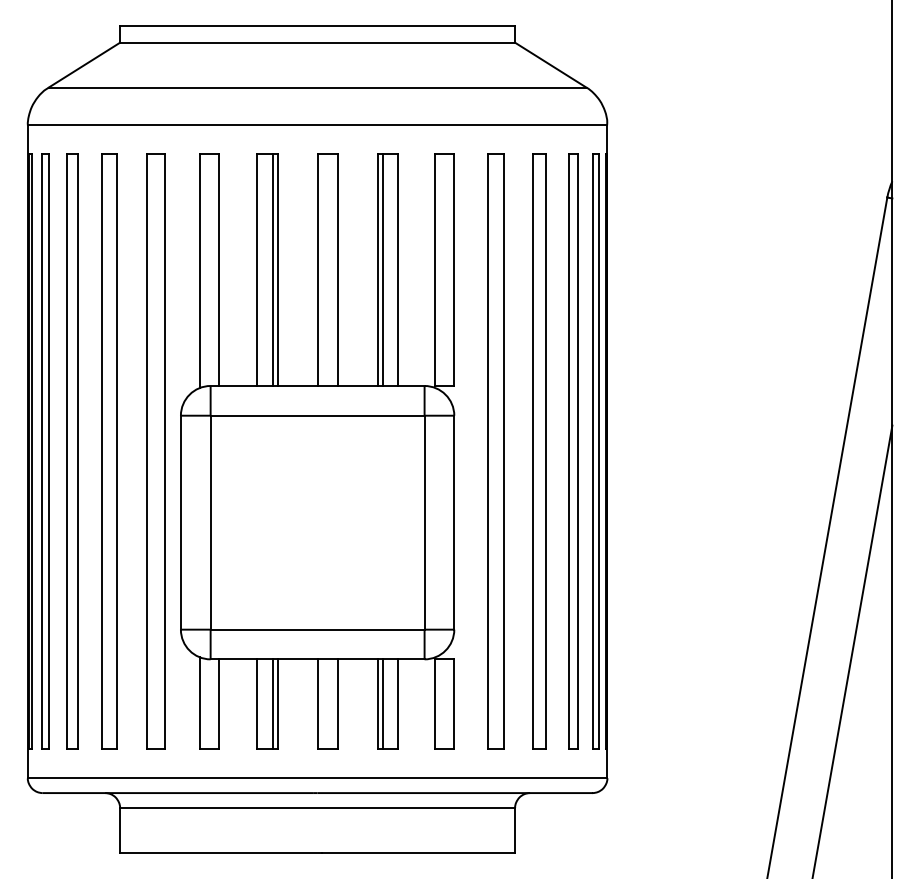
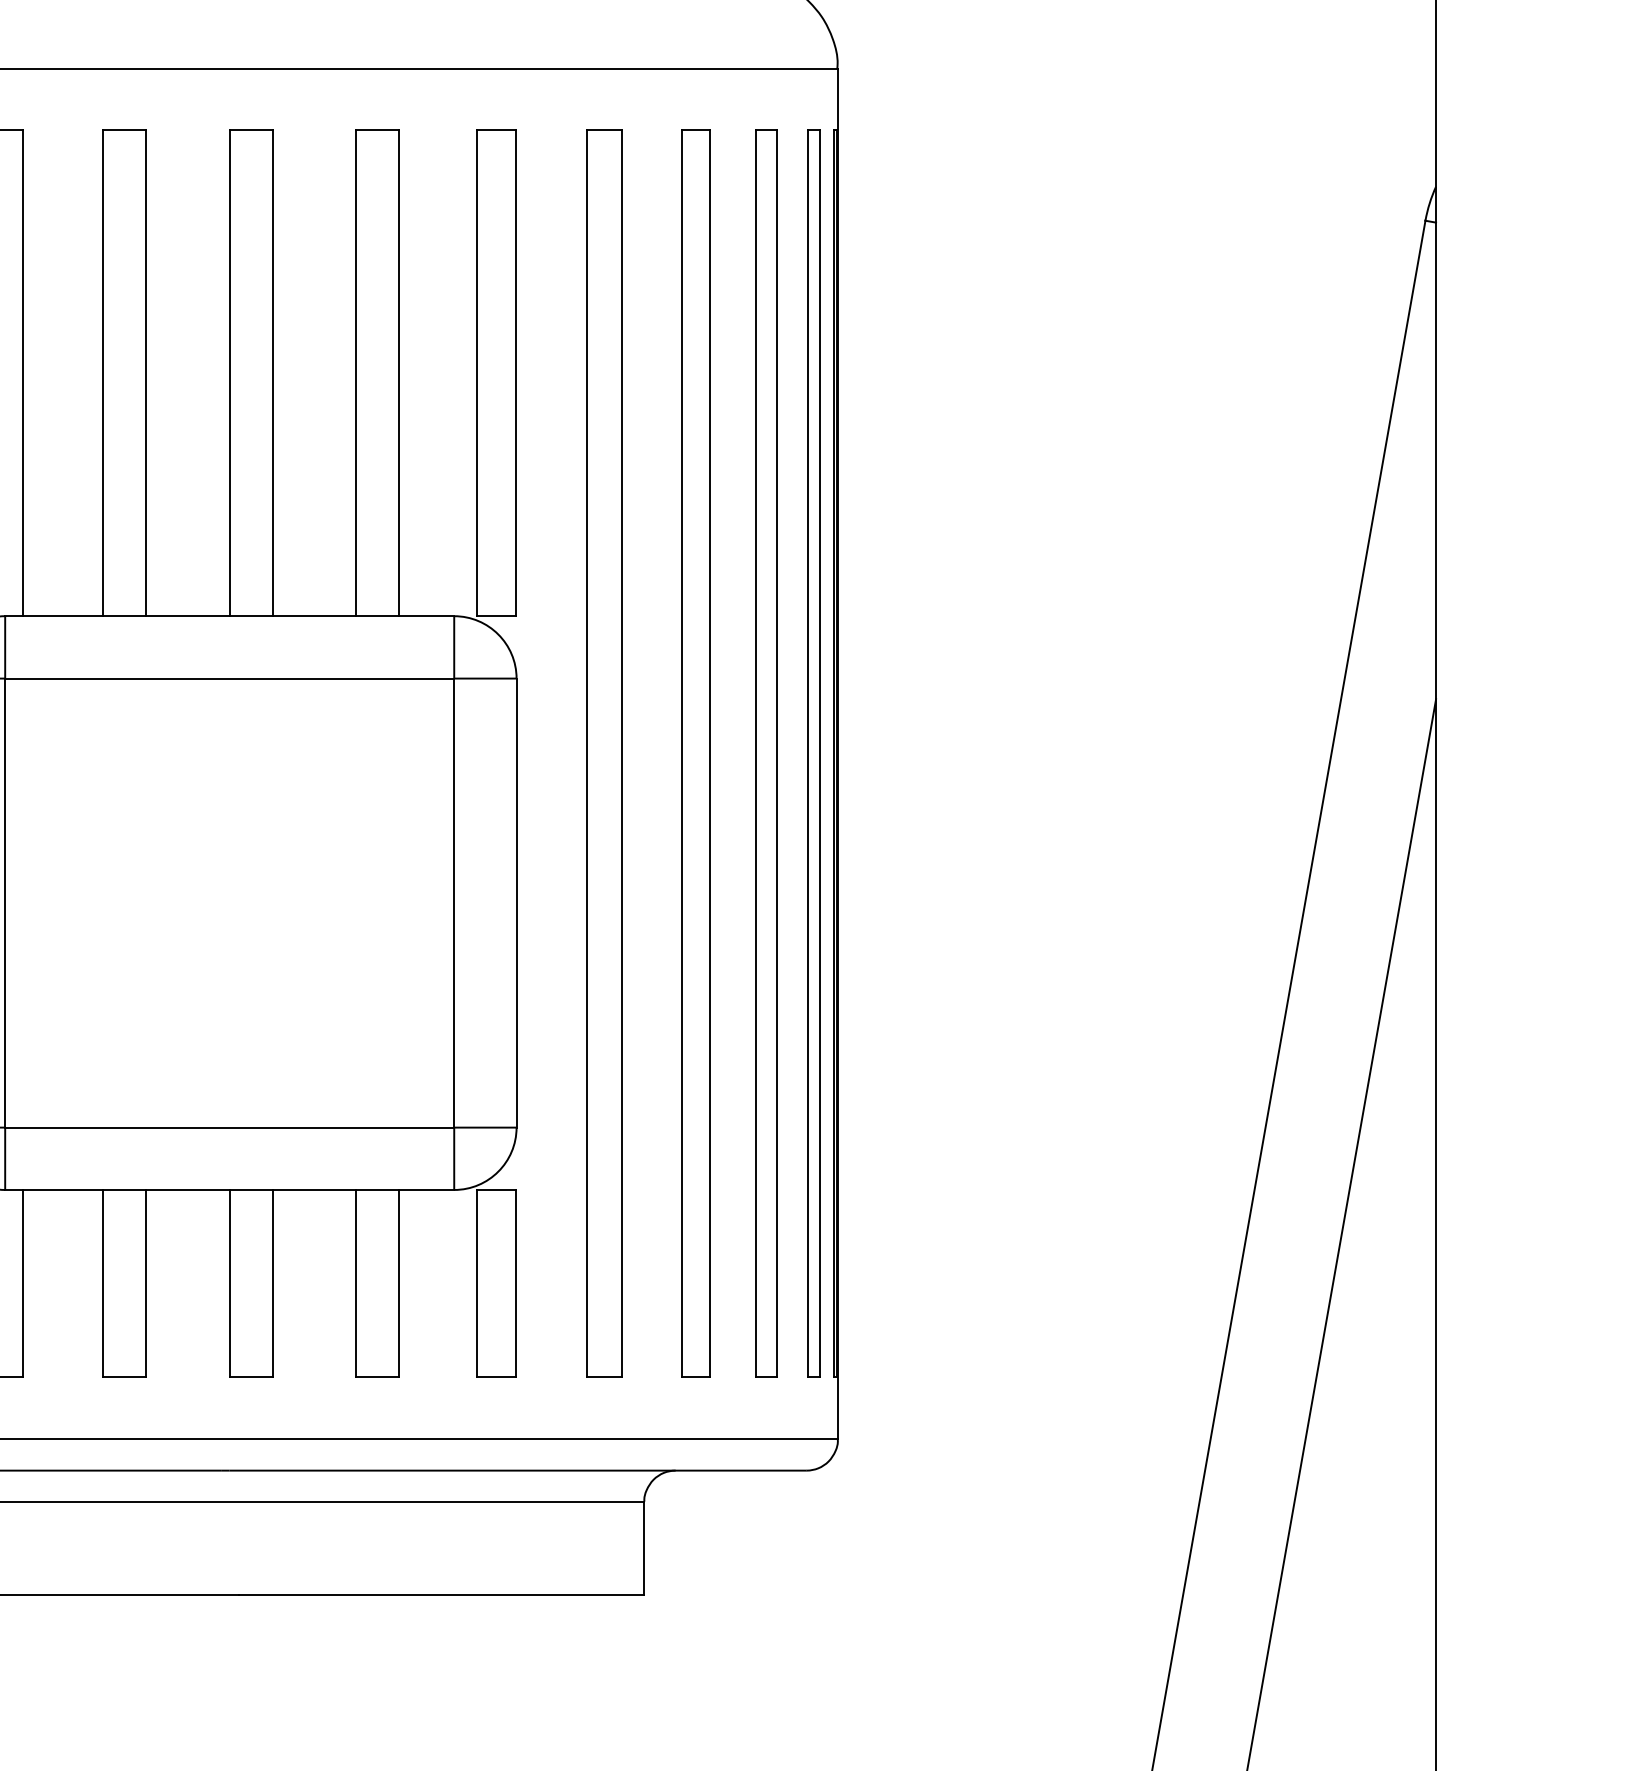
line: (272, 269) -> (135, 371), removed
line: (382, 269) -> (365, 371), removed
line: (272, 703) -> (135, 1282), removed
line: (382, 703) -> (365, 1282), removed

